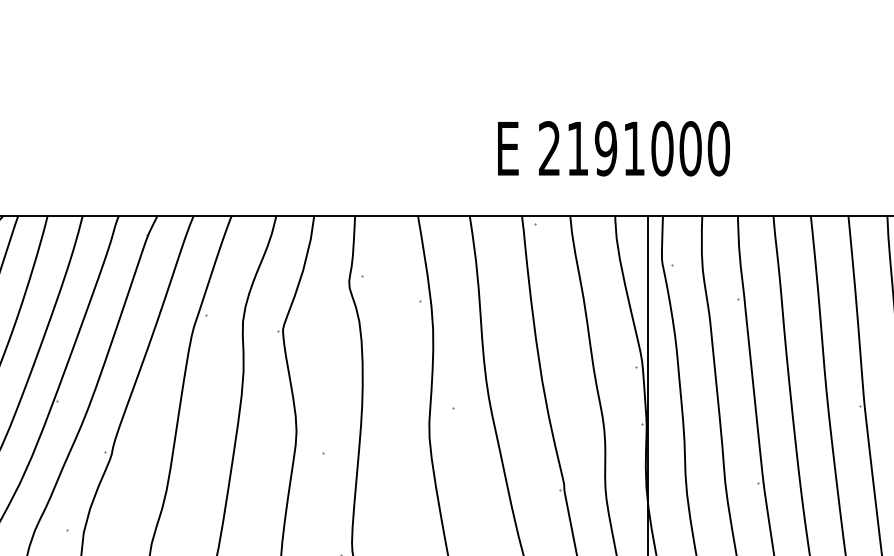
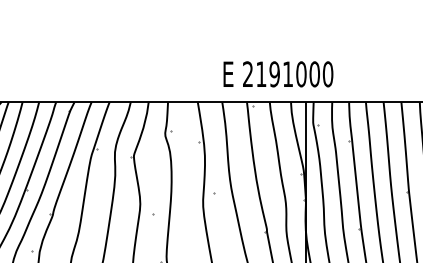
text: (614, 149) -> (278, 74), moved

